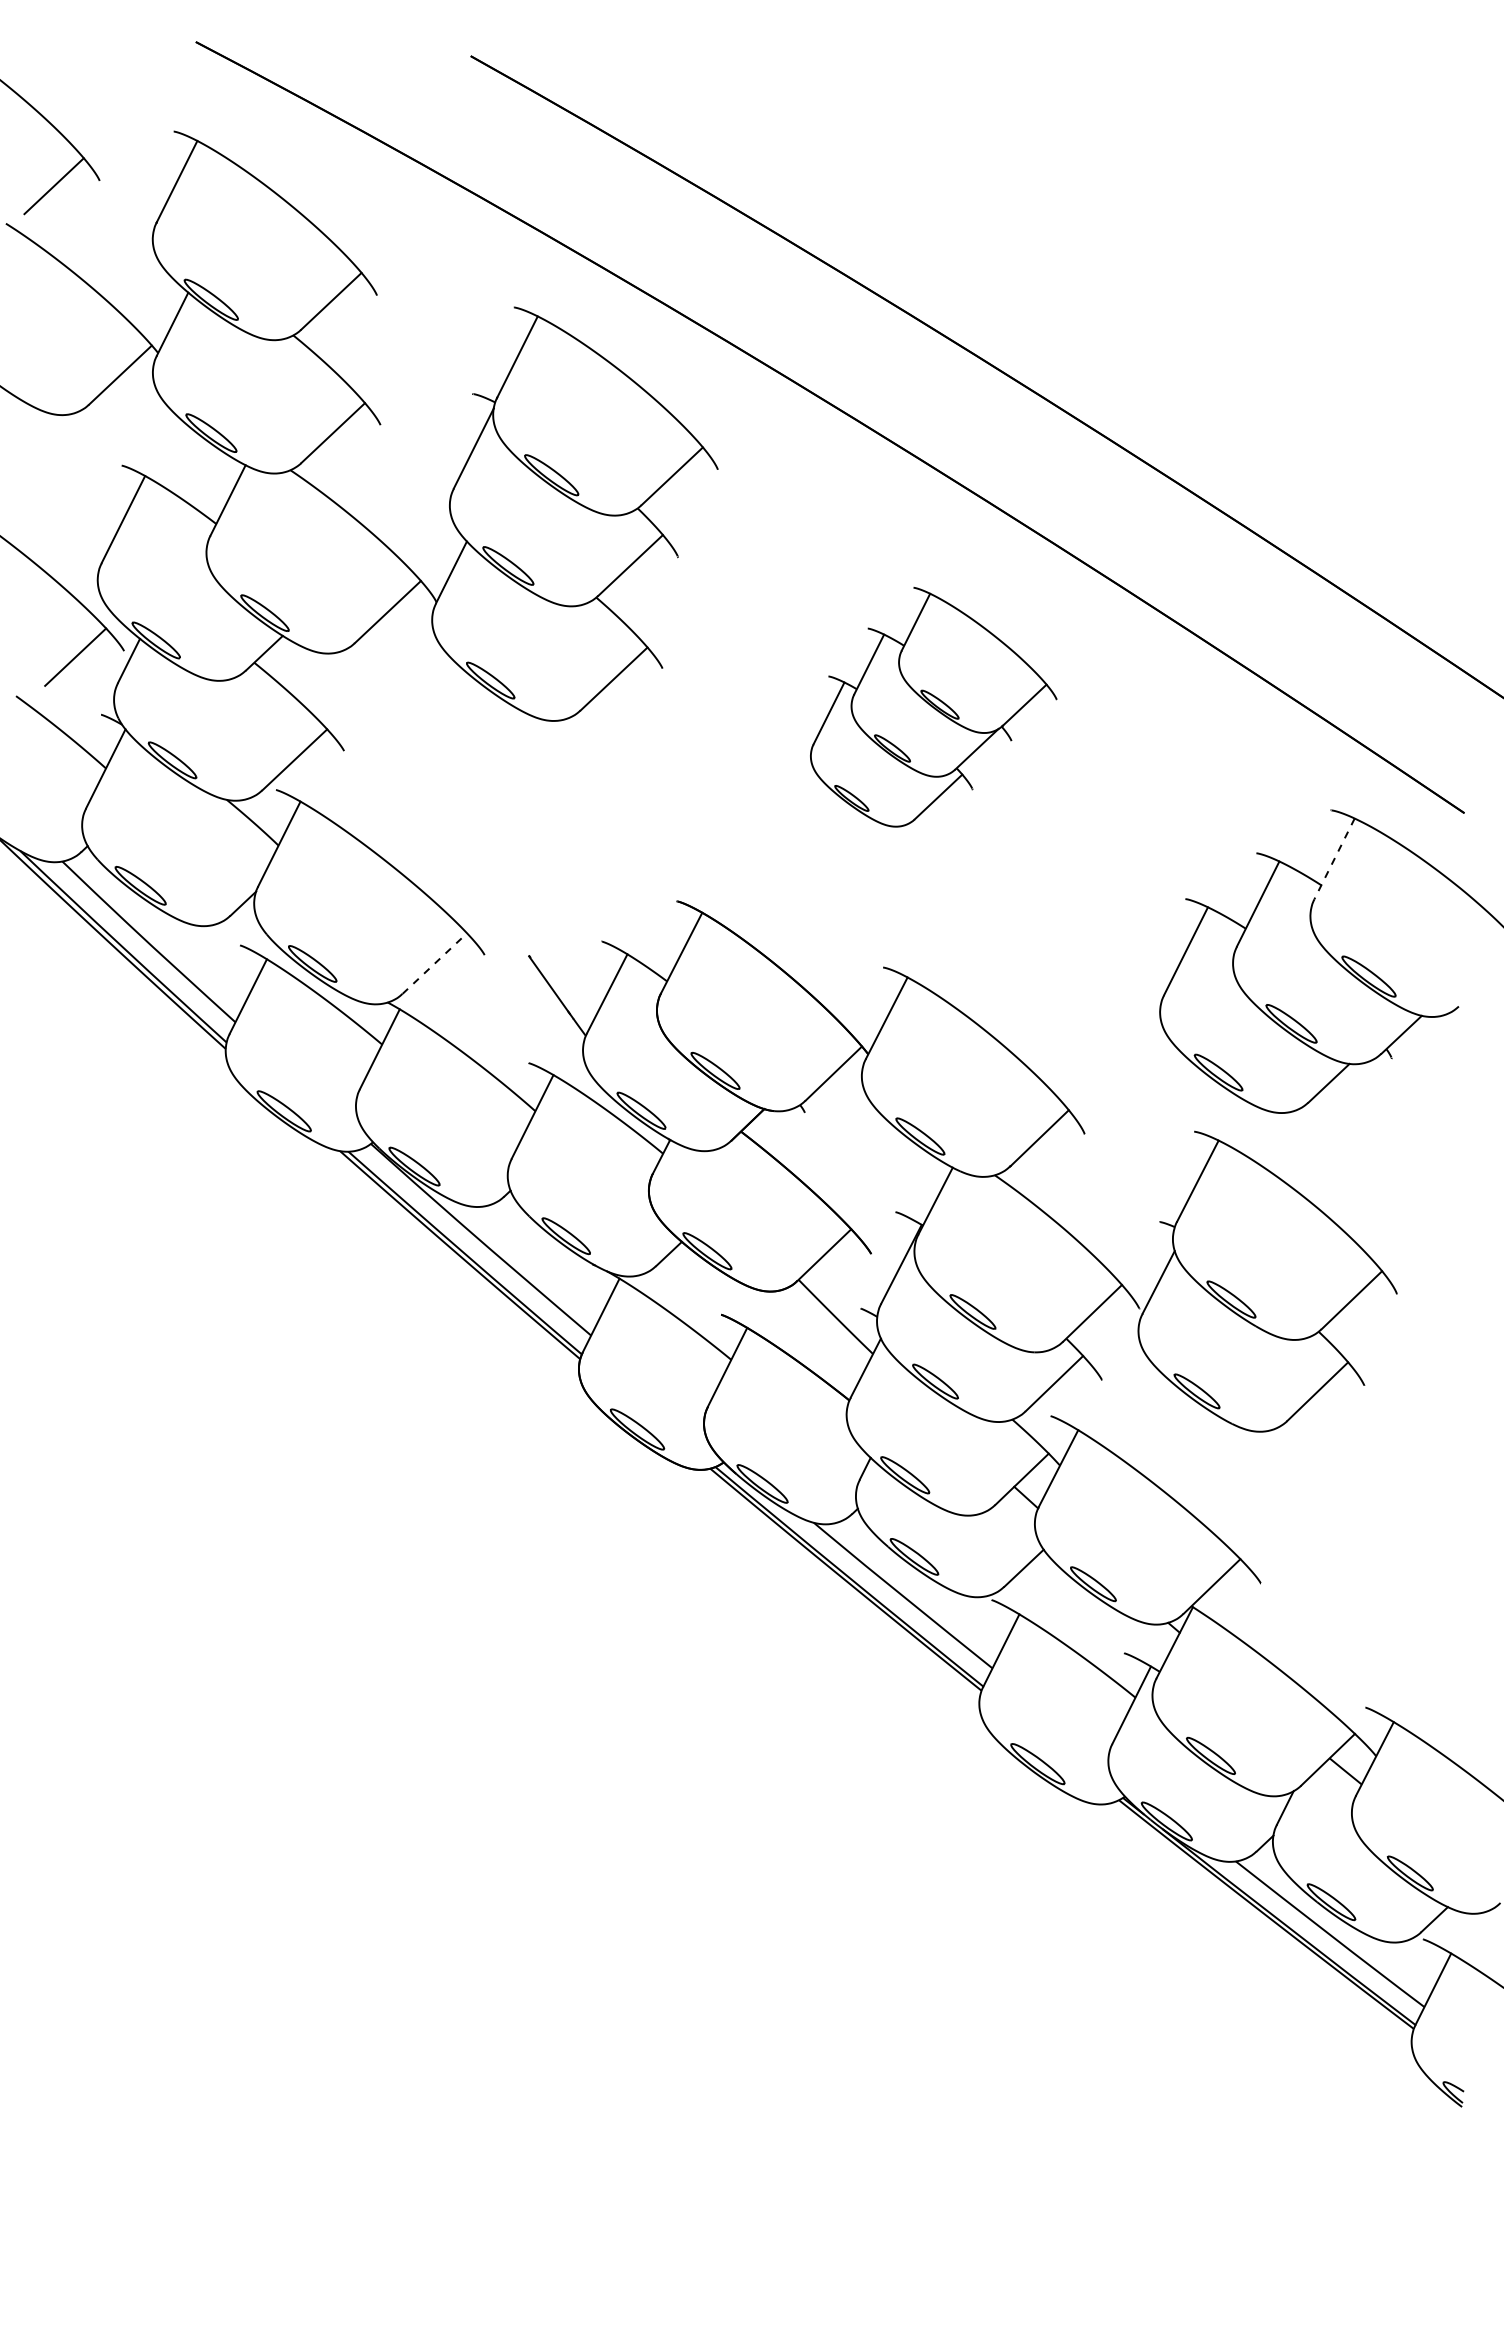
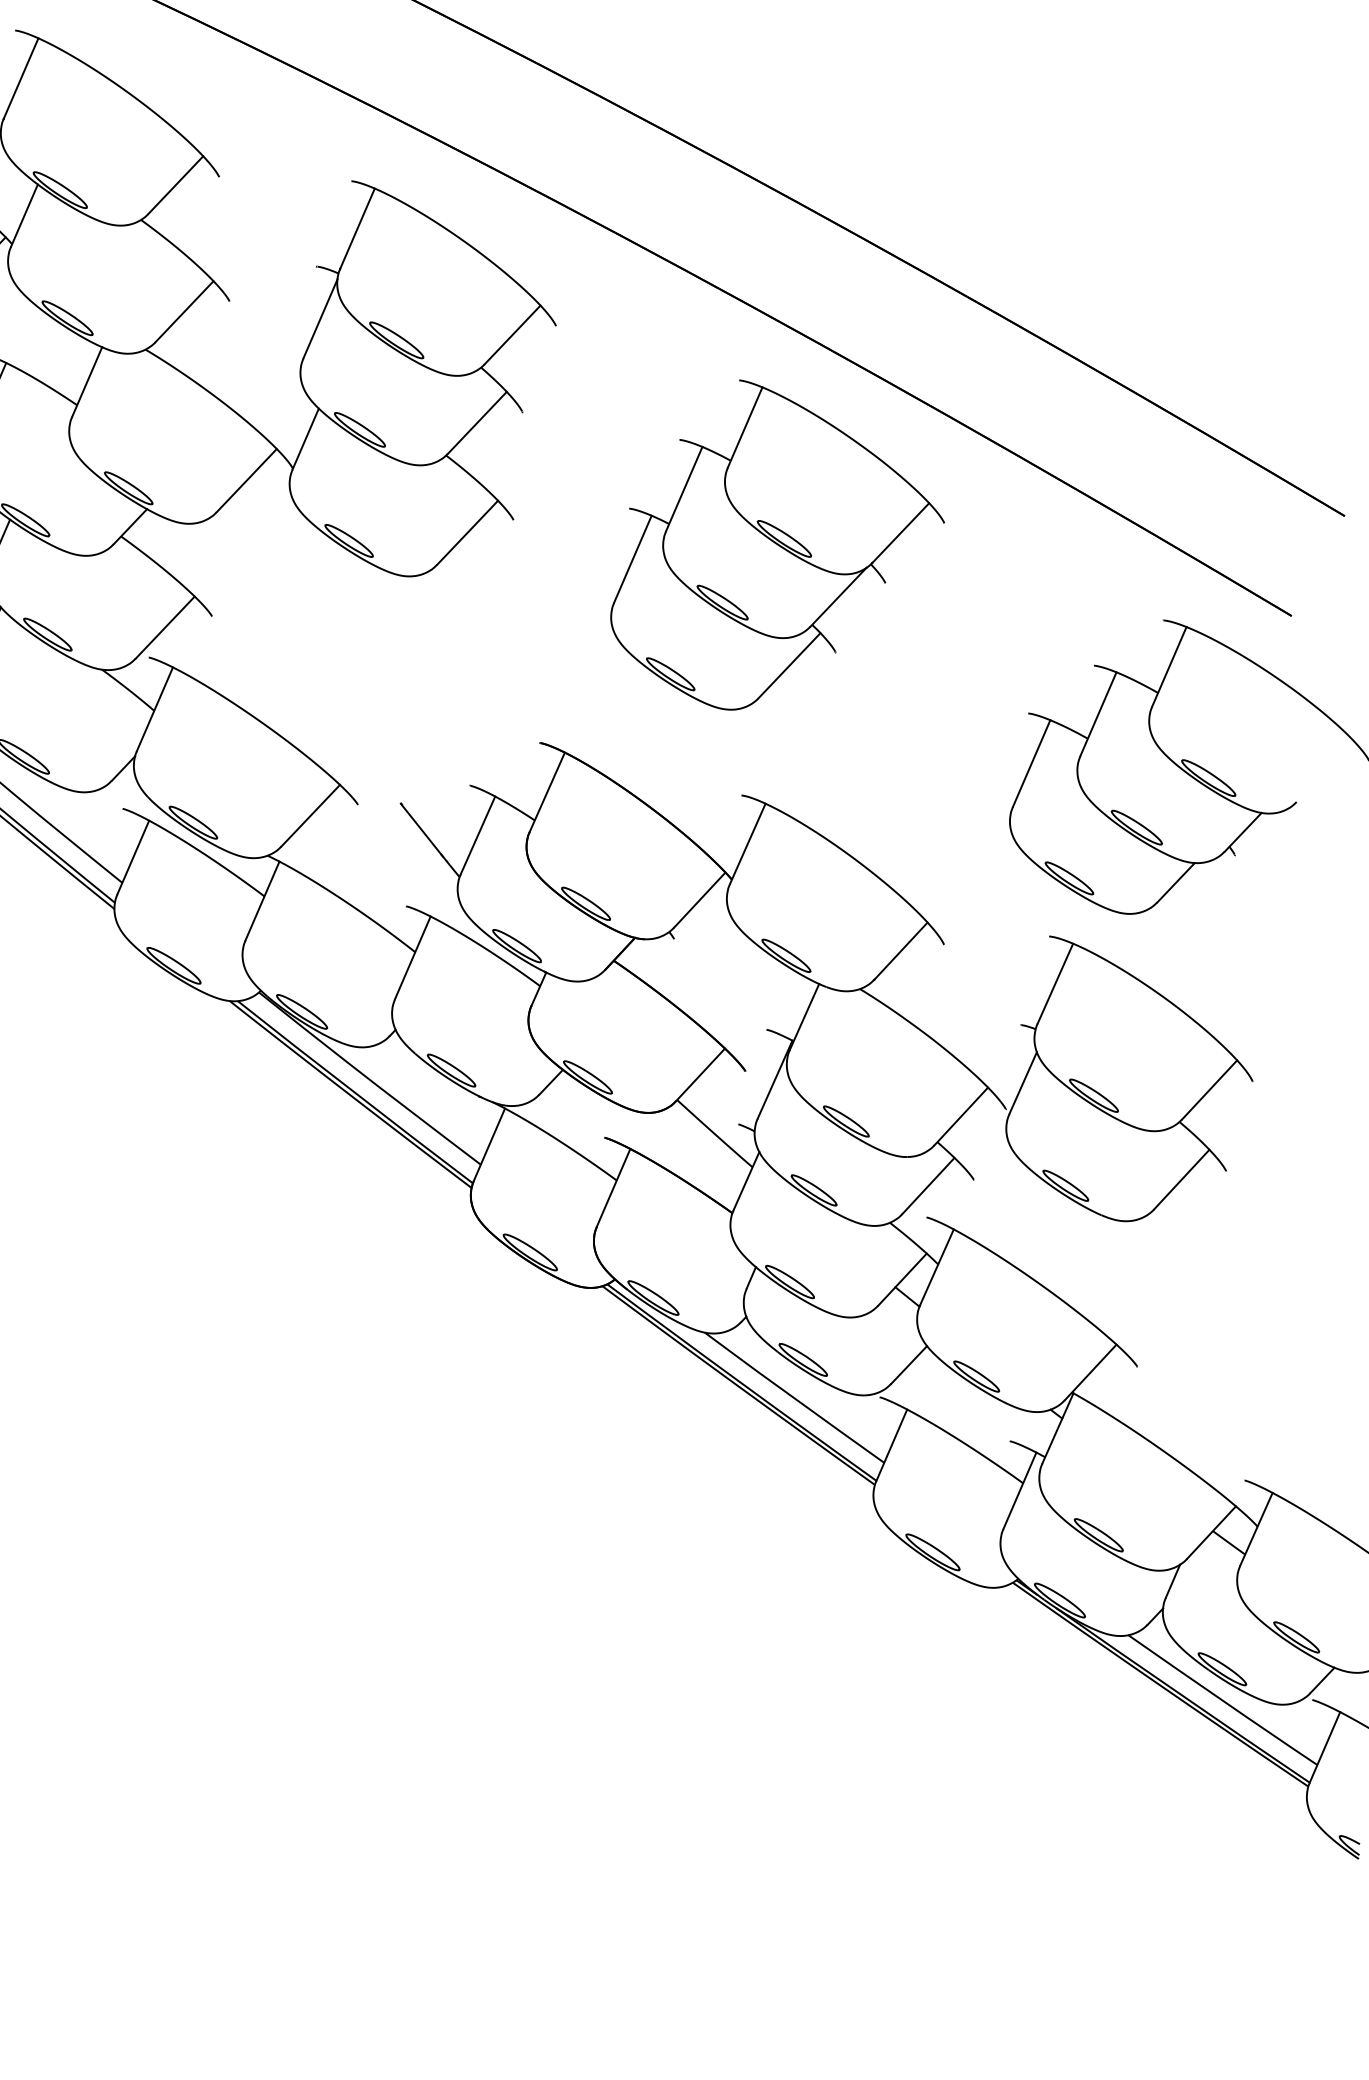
part: (933, 706) -> (775, 542), size x1.43
line: (1334, 859) -> (1169, 667), dashed -> solid
line: (435, 963) -> (311, 815), dashed -> solid

